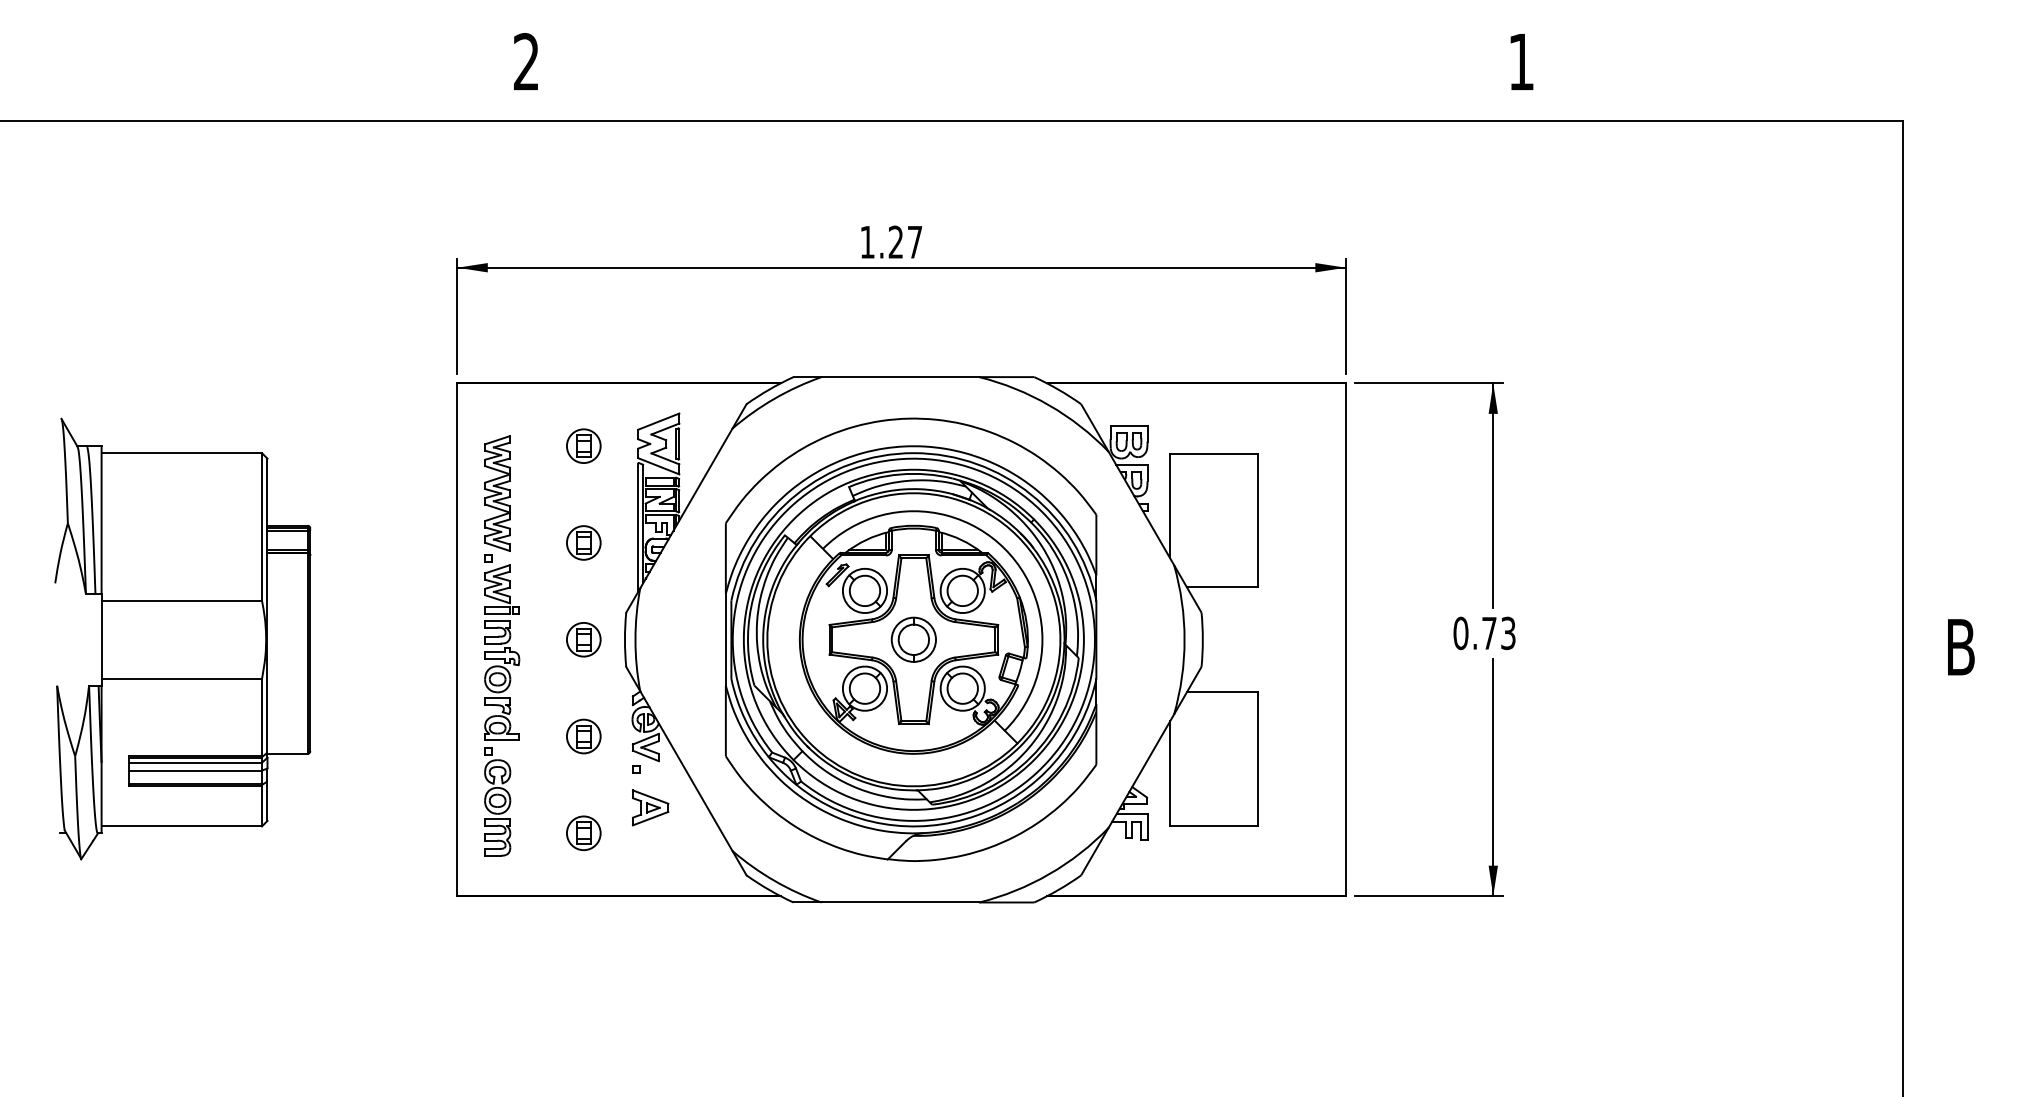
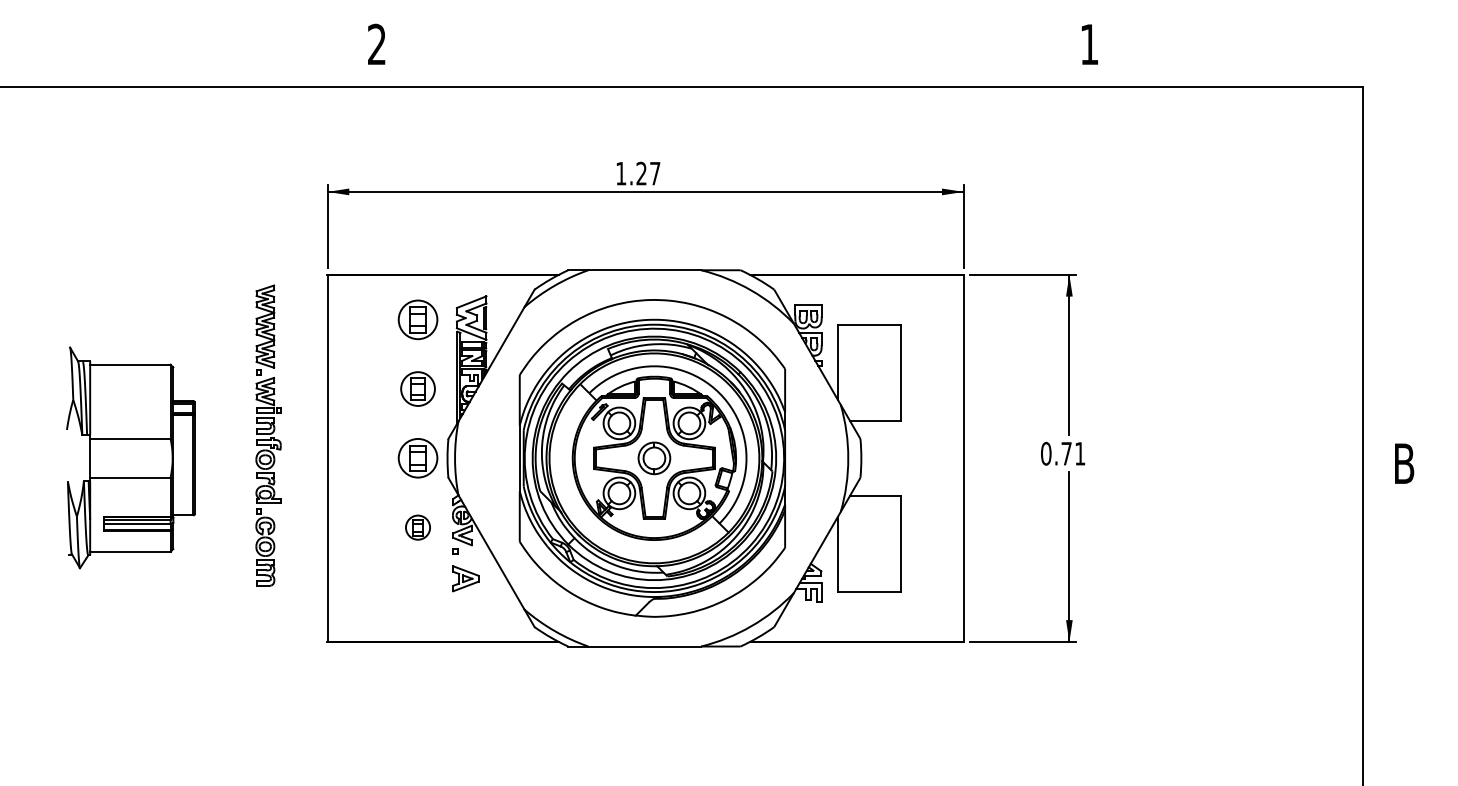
part: (583, 445) -> (417, 319), size x1.6
part: (583, 542) -> (417, 388), size x1.4
text: (1508, 632) -> (1080, 453), 0.73 -> 0.71
part: (182, 638) -> (130, 457), size x0.7
part: (583, 639) -> (417, 458), size x1.6
part: (502, 645) -> (268, 435), moved
part: (583, 832) -> (417, 596), removed

